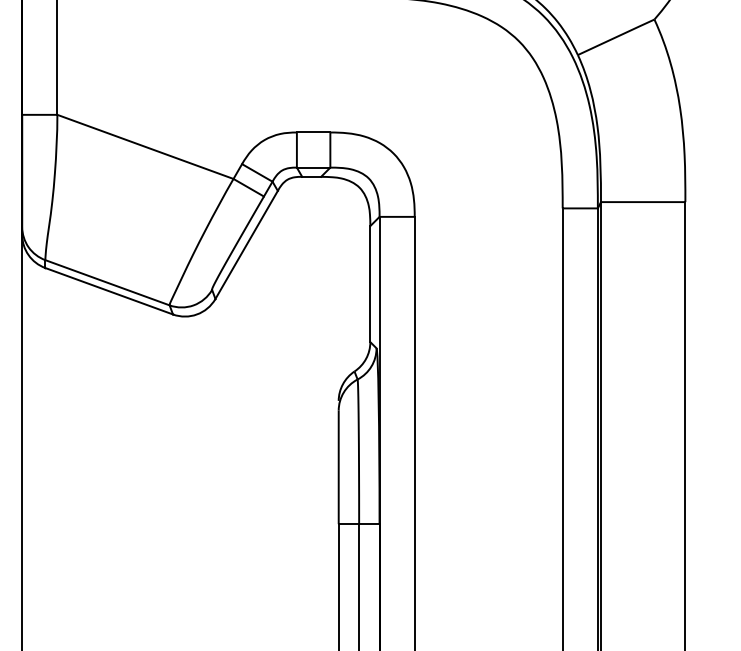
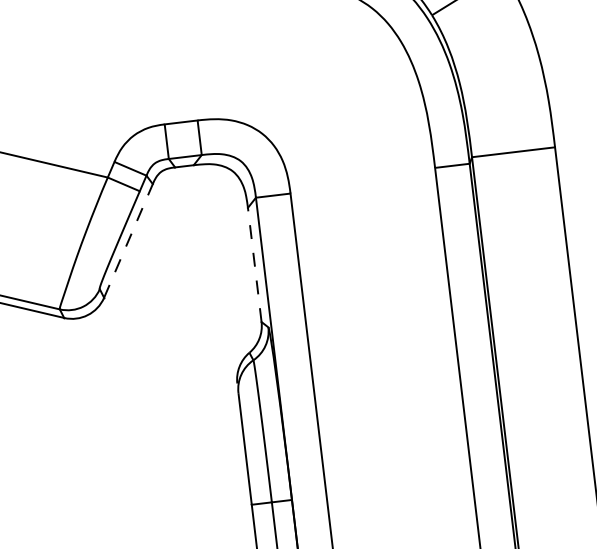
line: (246, 244) -> (128, 240), solid -> dashed
line: (370, 283) -> (254, 264), solid -> dashed

